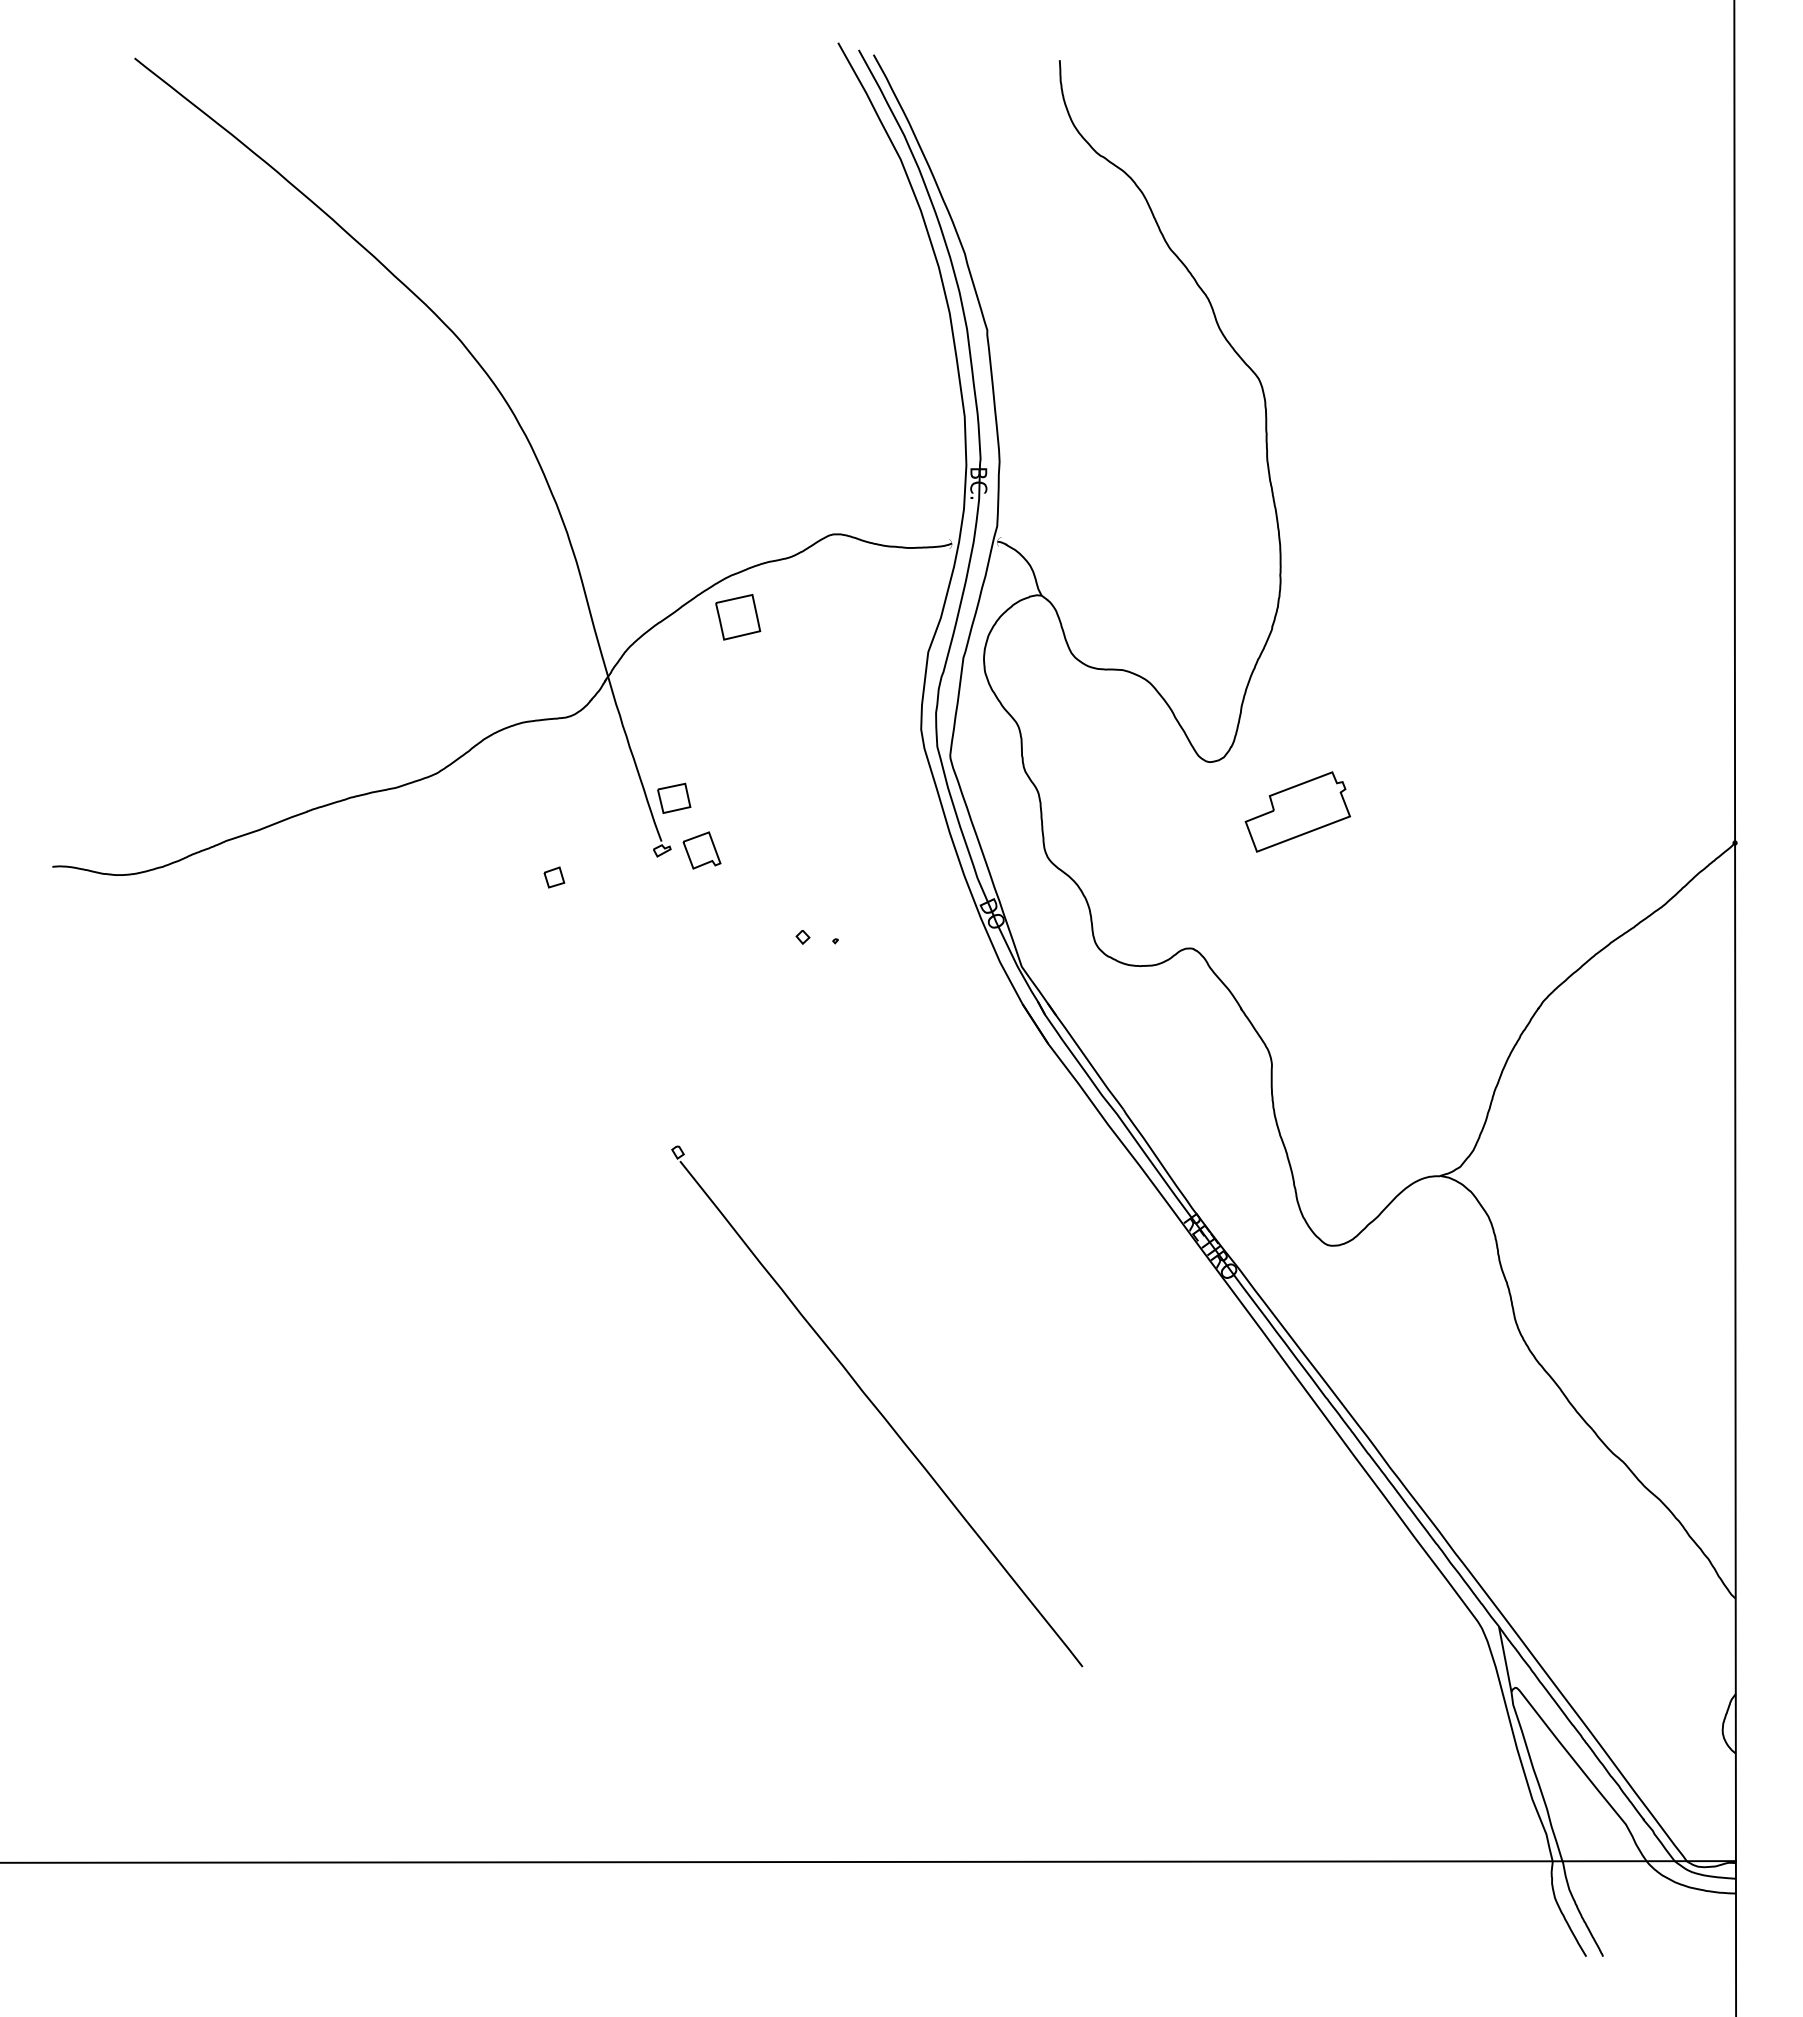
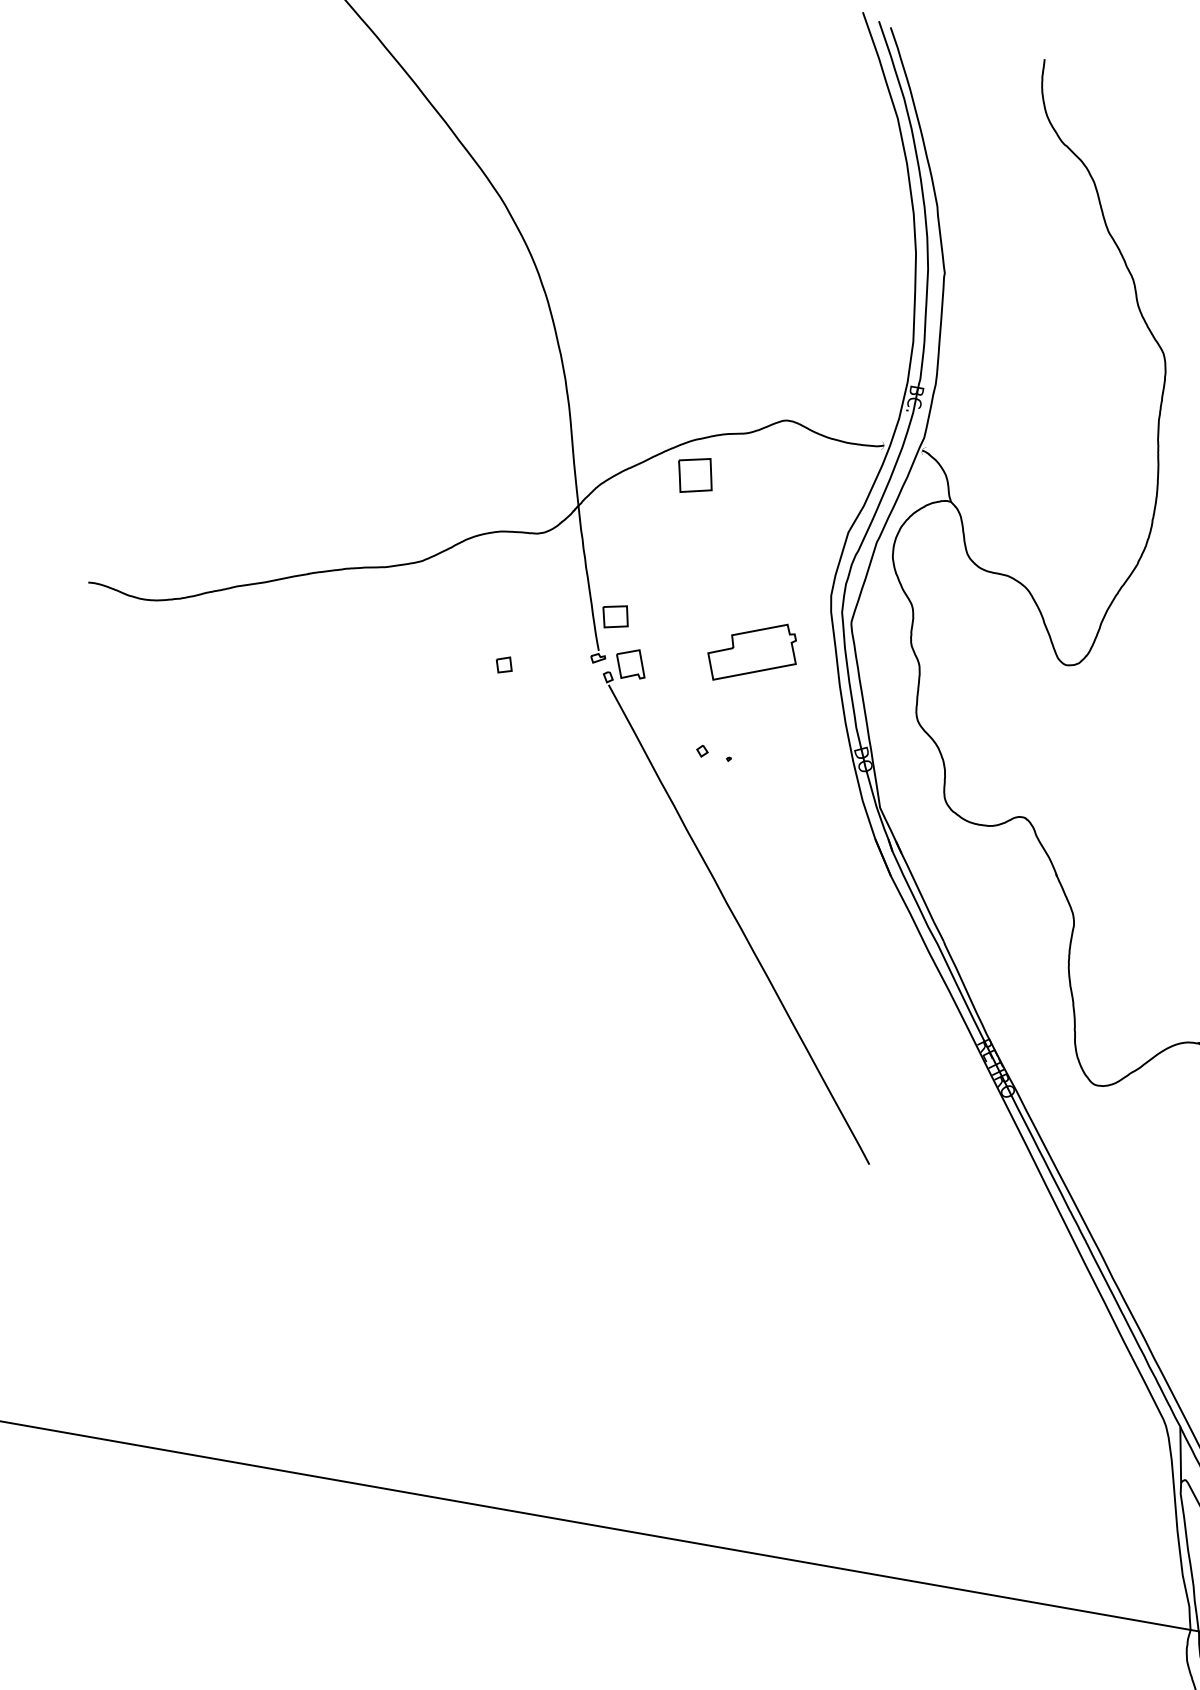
part: (1297, 811) -> (752, 652), moved
part: (877, 1406) -> (736, 917), moved

